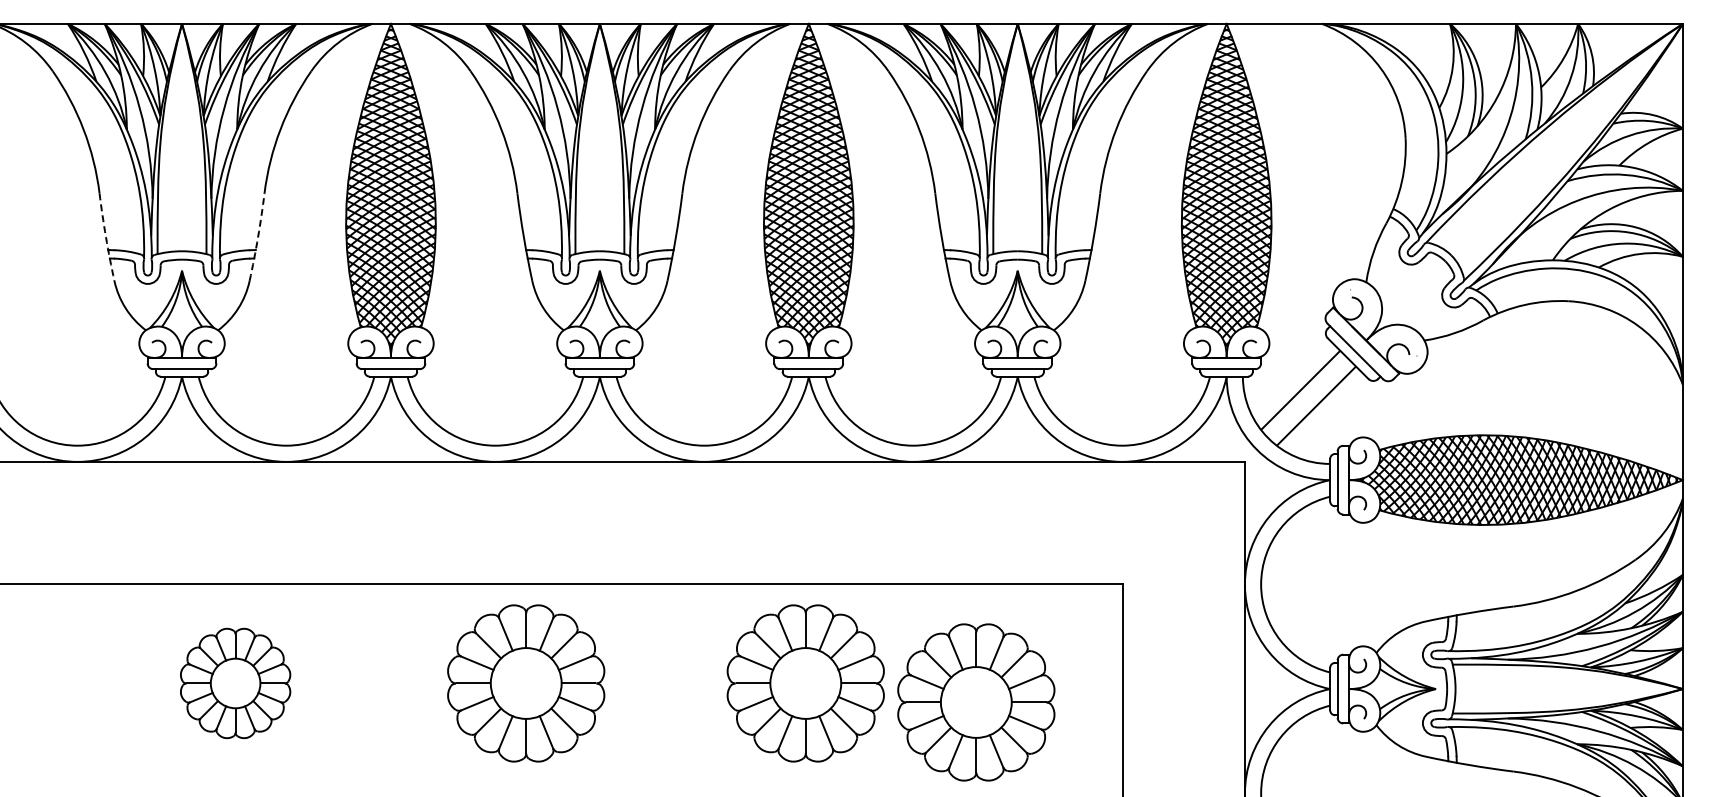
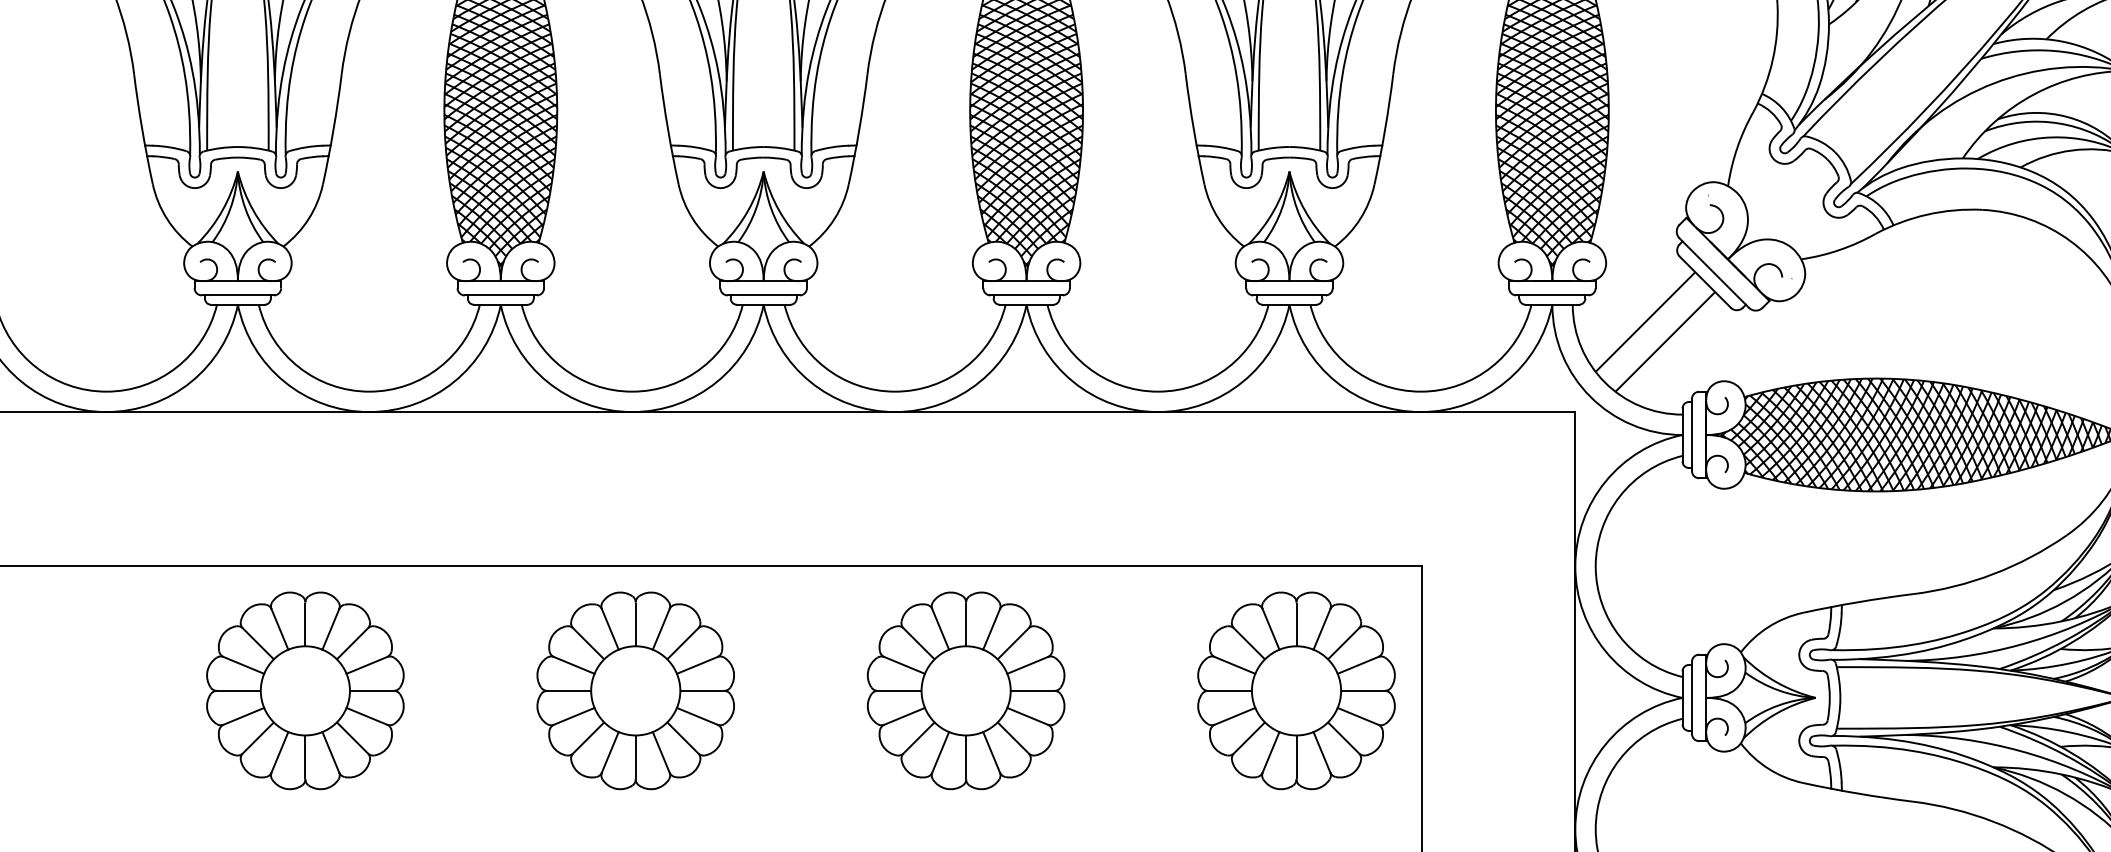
arc: (106, 237) -> (142, 129), dashed -> solid
arc: (258, 237) -> (334, 129), dashed -> solid
part: (235, 683) -> (305, 690), size x1.43
part: (526, 683) -> (636, 690), moved
part: (805, 683) -> (965, 690), moved
part: (976, 702) -> (1296, 690), moved

